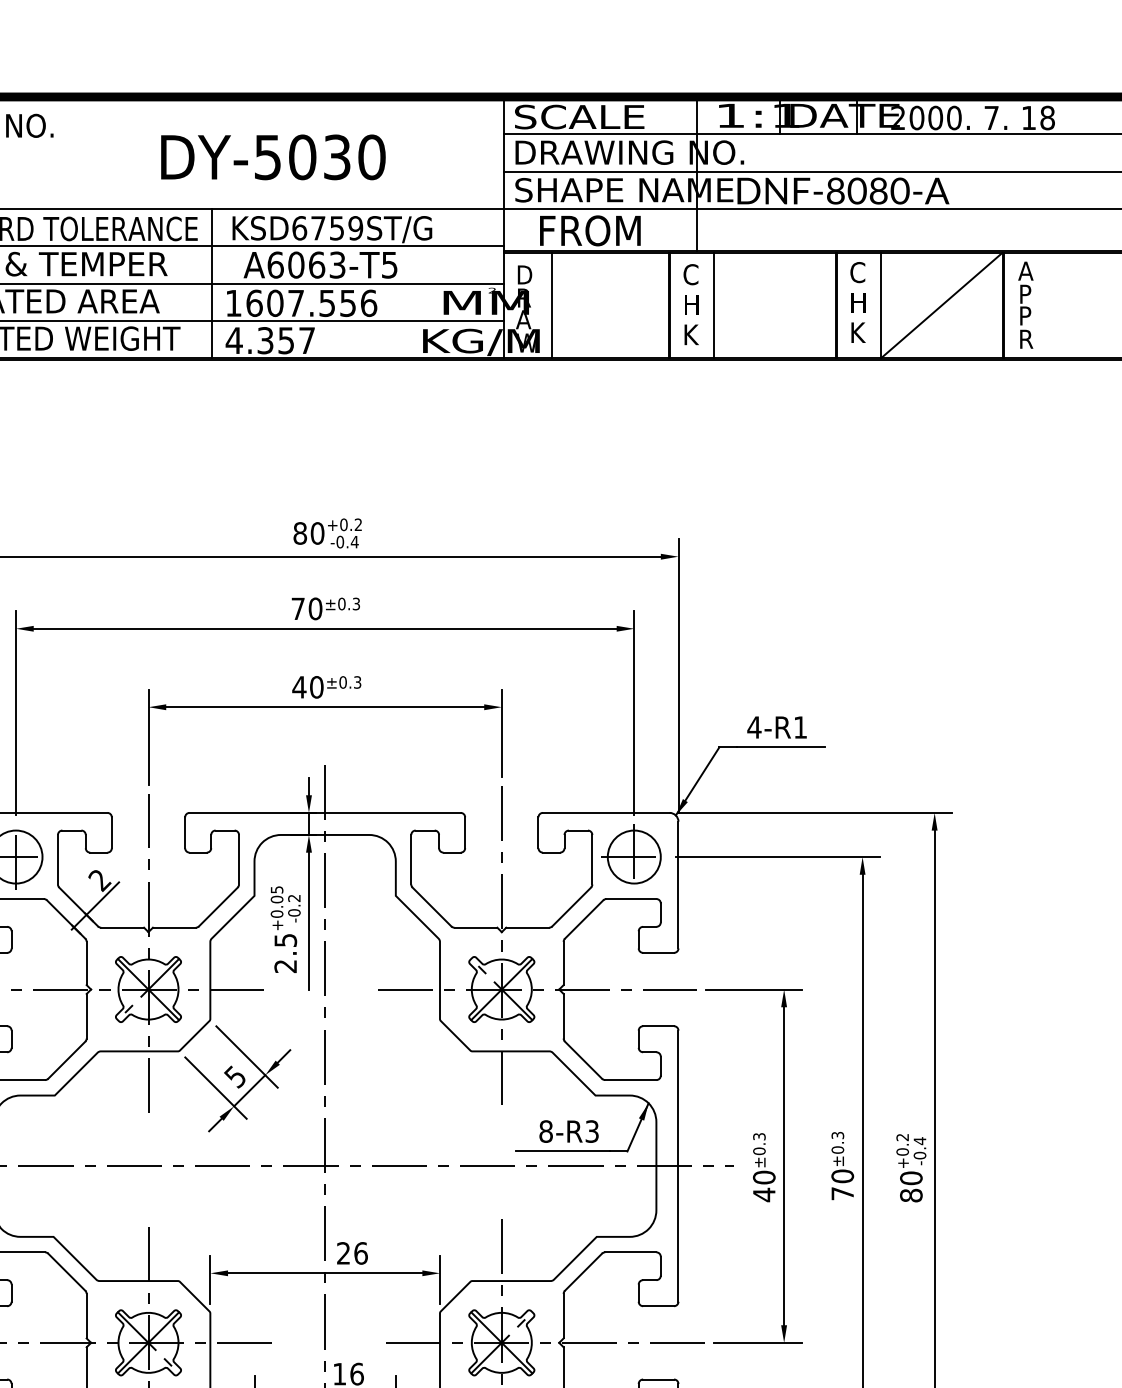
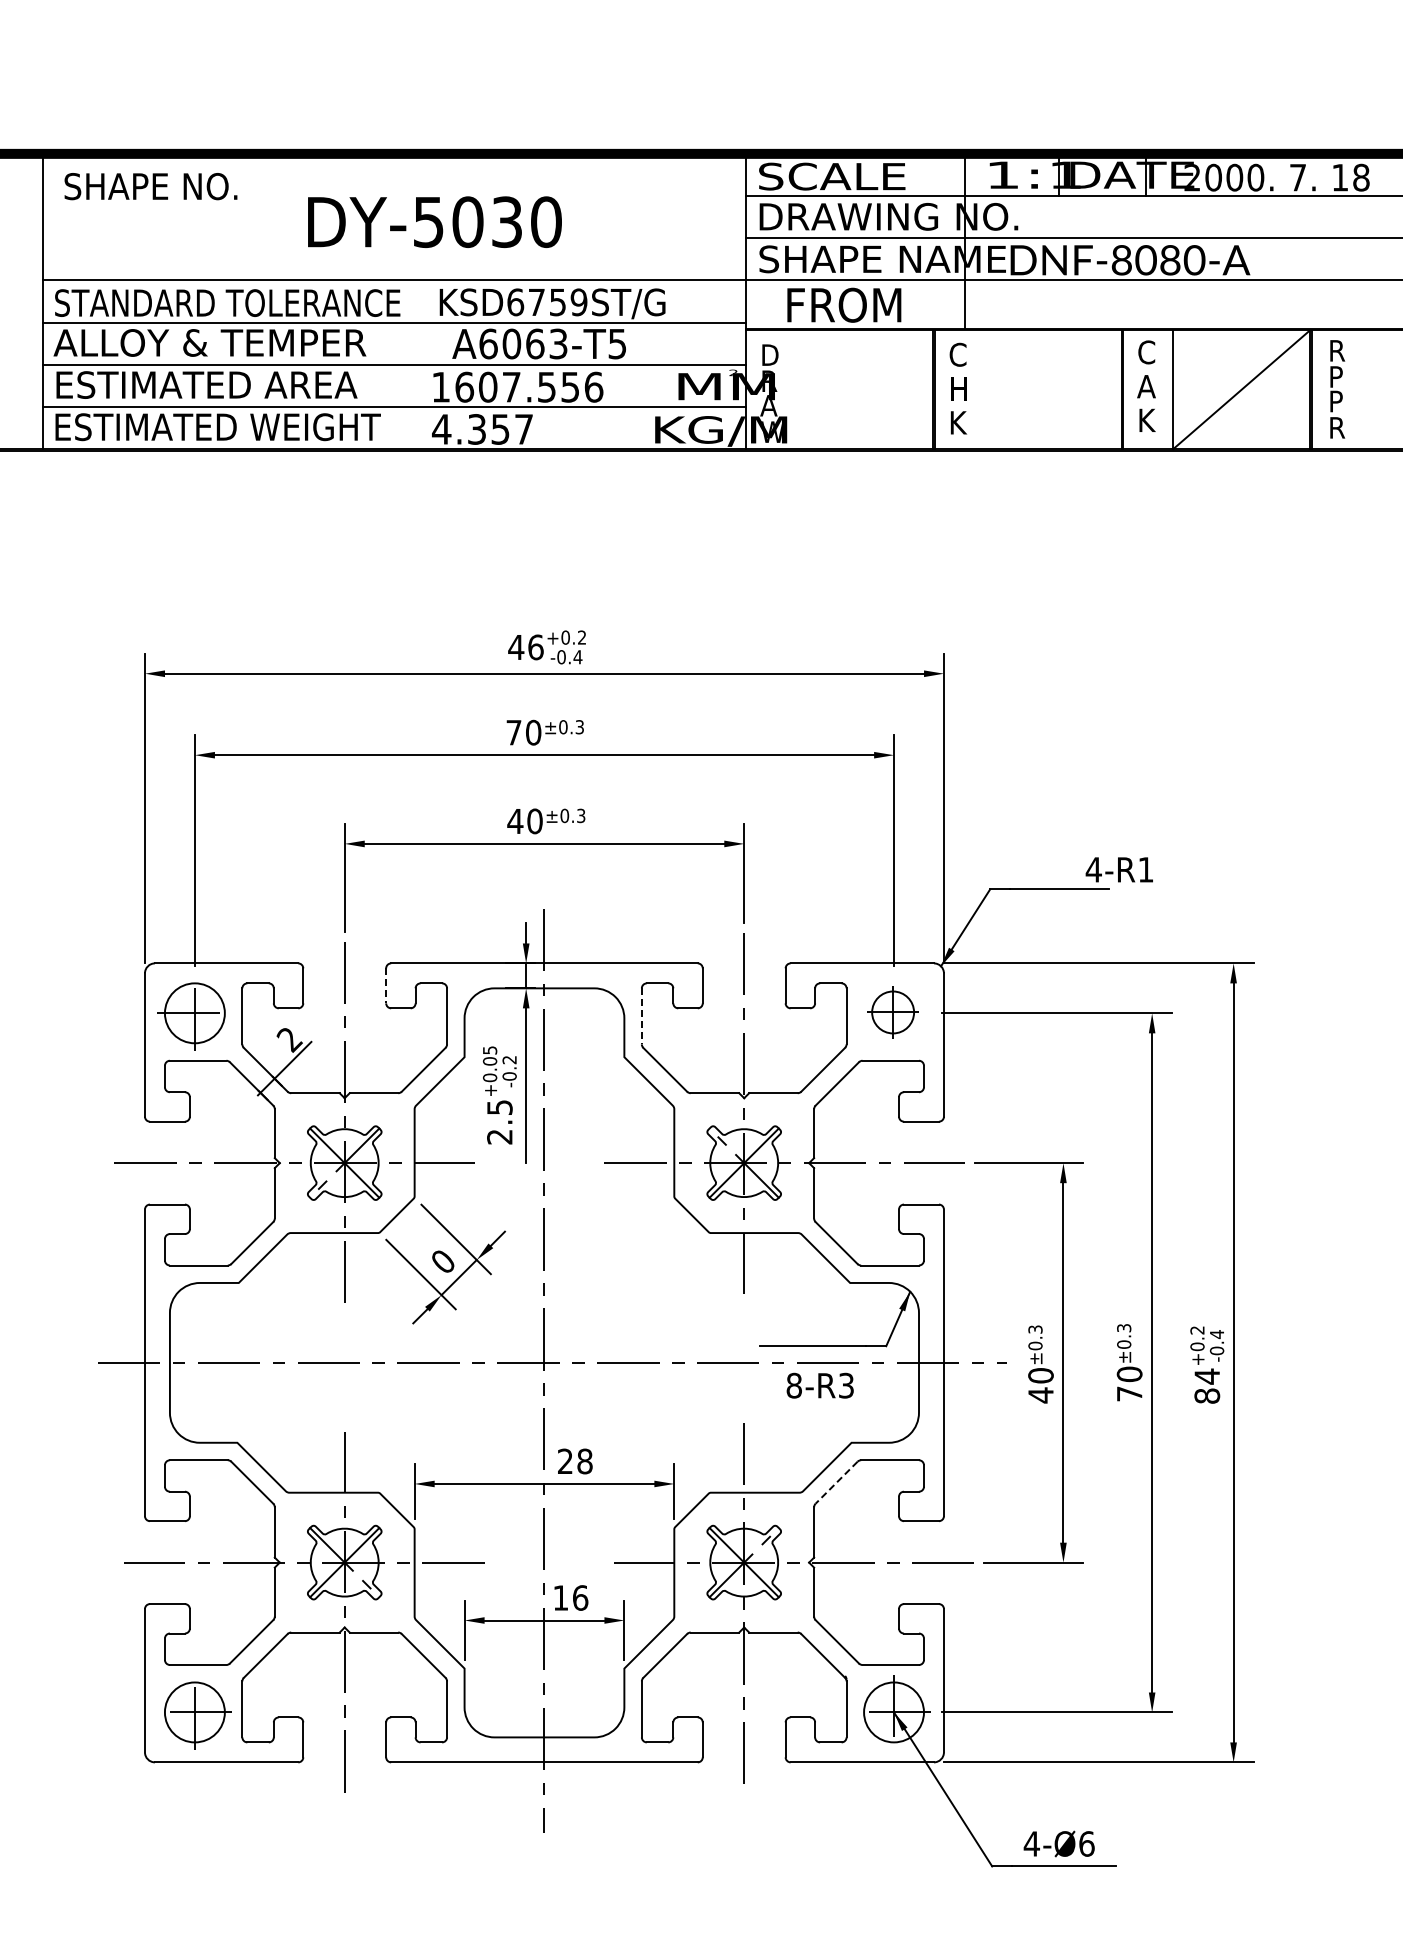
text: (273, 156) -> (434, 221), moved
text: (1025, 270) -> (1336, 350), A -> R
line: (211, 283) -> (416, 364), removed
text: (857, 302) -> (1146, 386), H -> A
line: (552, 305) -> (801, 389), removed
line: (714, 305) -> (984, 389), removed
text: (308, 533) -> (525, 647), 80 -> 46
text: (776, 727) -> (1118, 869), moved
line: (185, 833) -> (386, 986), solid -> dashed
part: (631, 854) -> (890, 1010), size x0.7
line: (410, 859) -> (641, 1016), solid -> dashed
text: (234, 1077) -> (442, 1262), 5 -> 0
text: (568, 1131) -> (819, 1385), moved
text: (911, 1178) -> (1207, 1376), 80 -> 84
text: (360, 1253) -> (584, 1461), 26 -> 28
line: (583, 1271) -> (836, 1482), solid -> dashed

